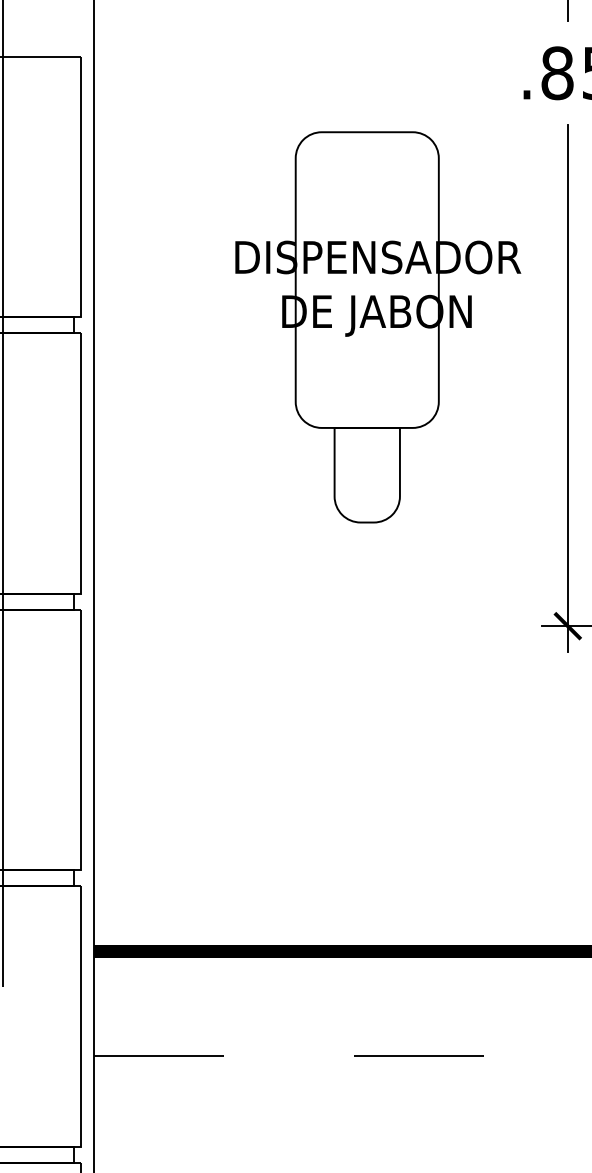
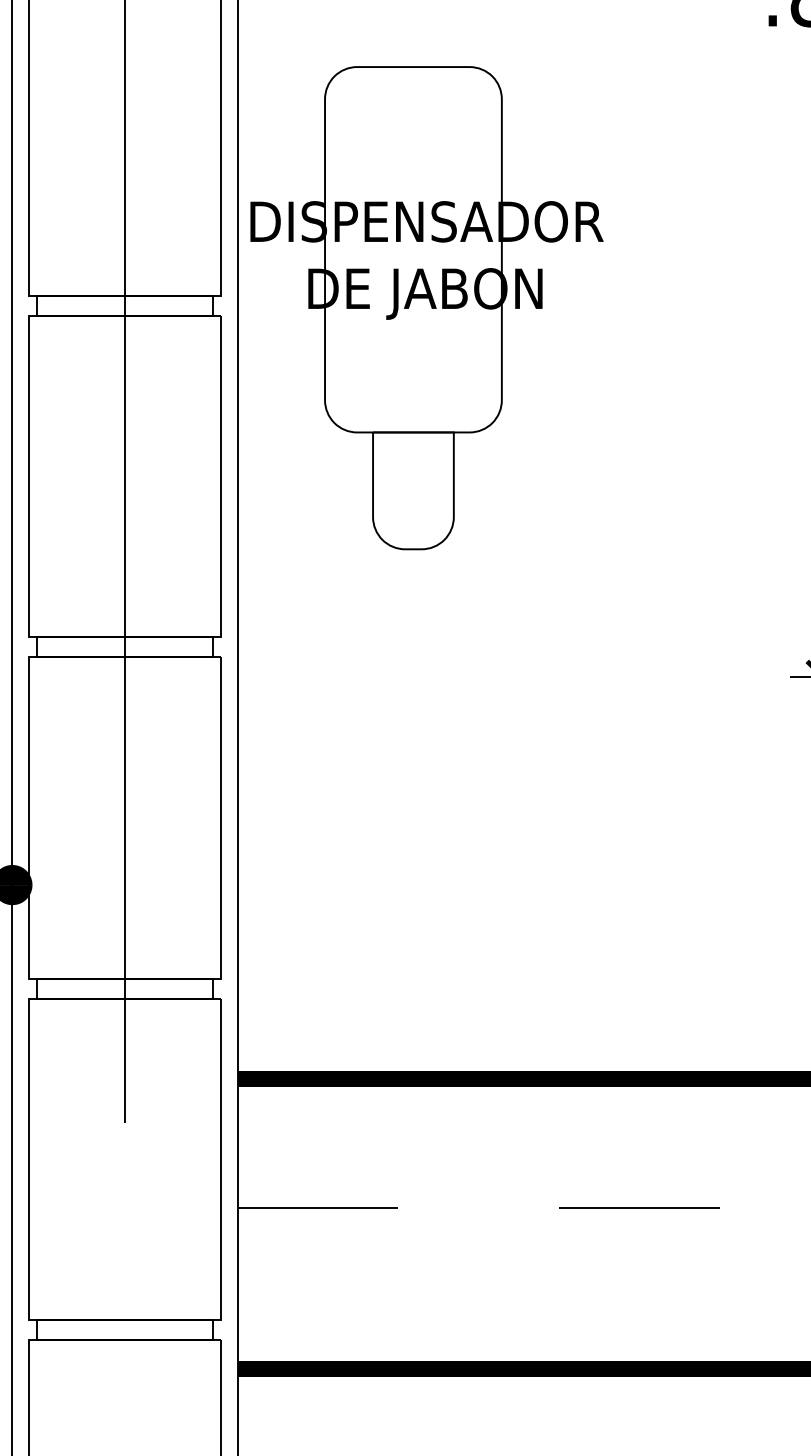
part: (377, 327) -> (426, 308), moved

